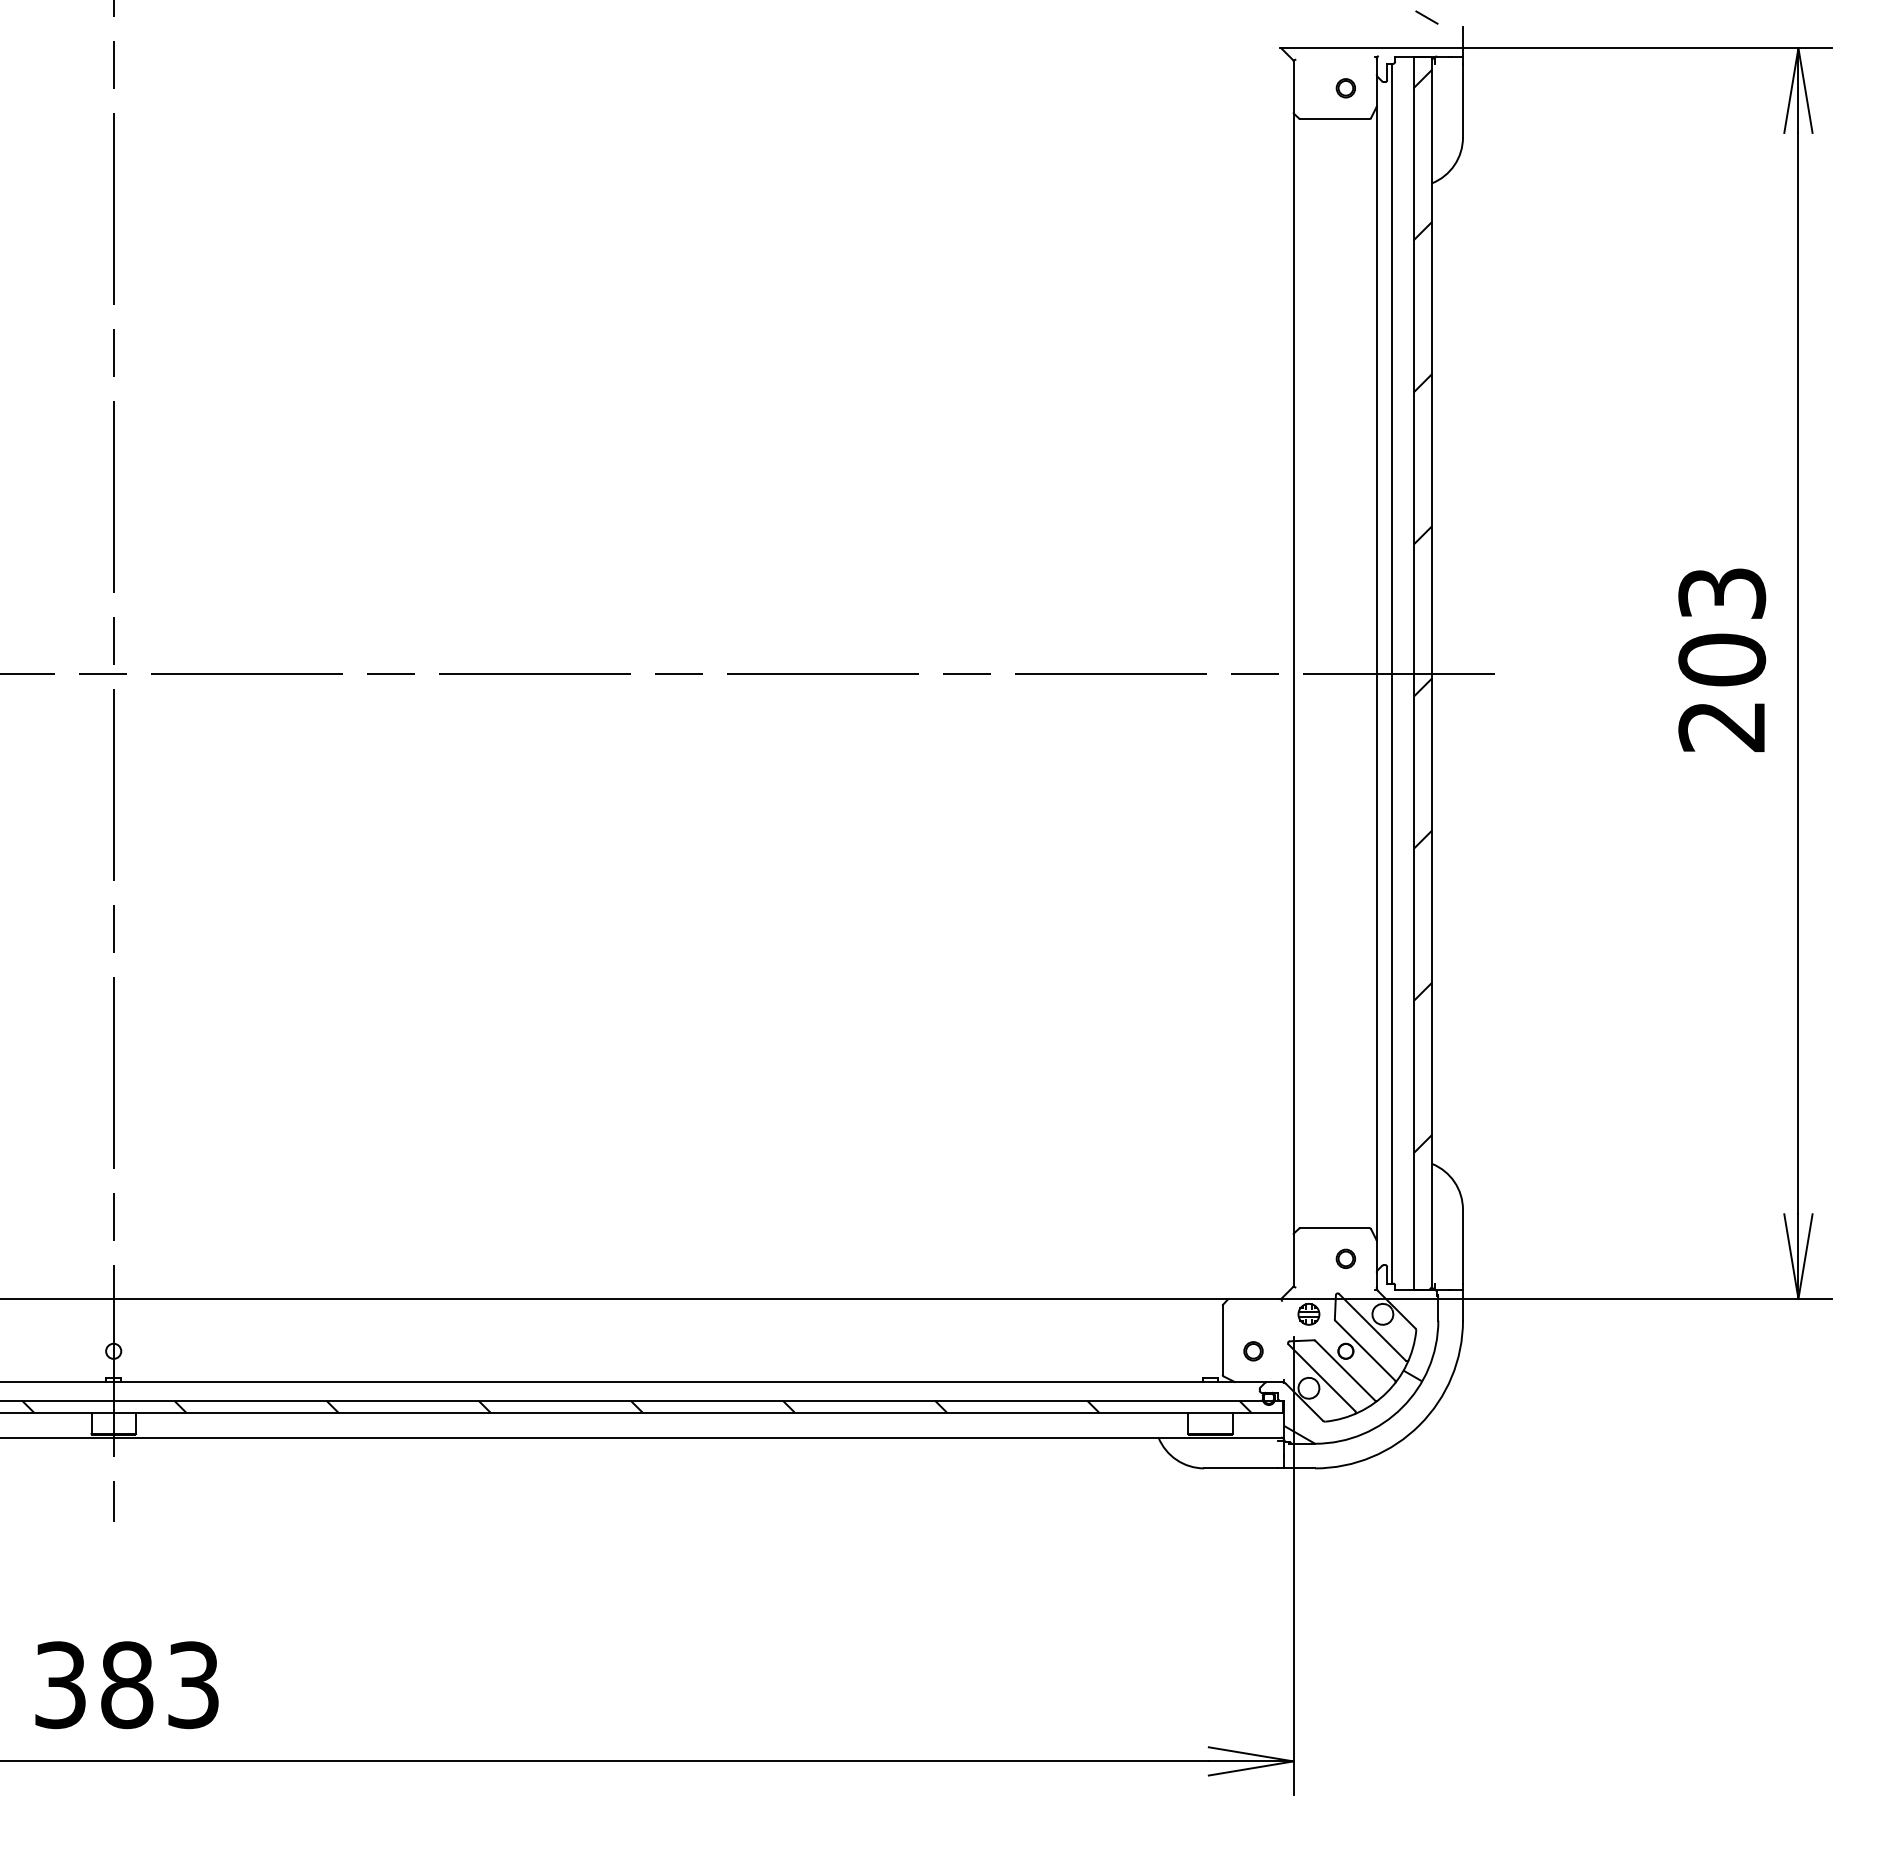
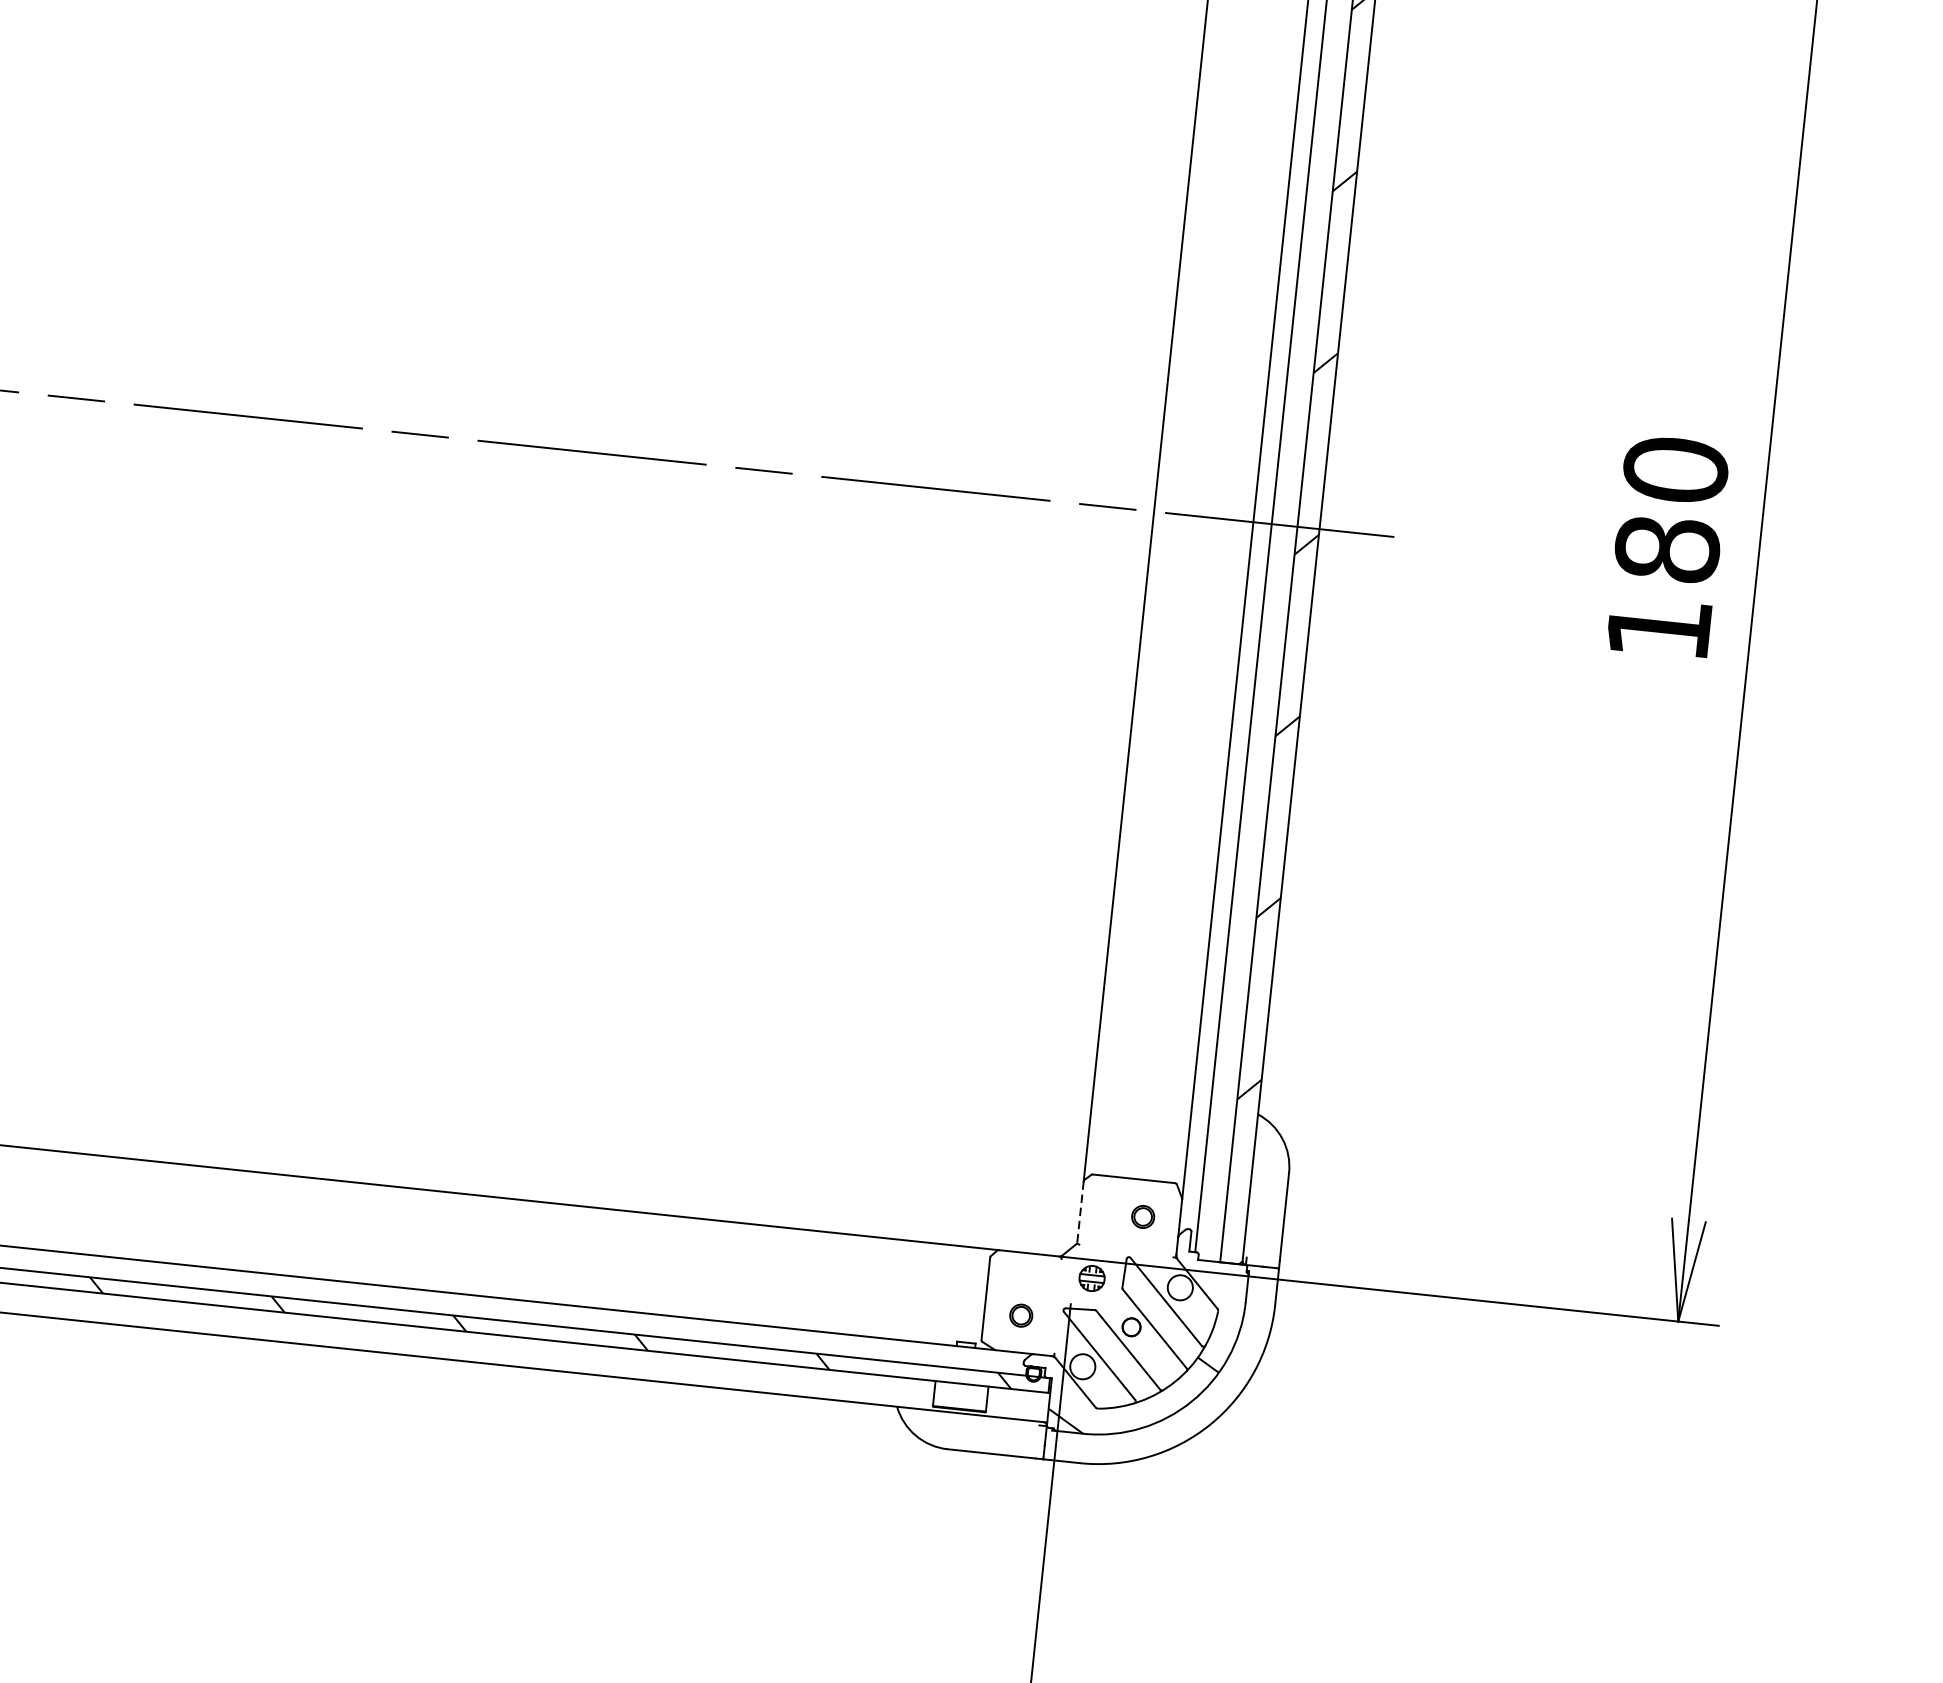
text: (1722, 659) -> (1667, 548), 203 -> 180
line: (1293, 1260) -> (1080, 1212), solid -> dashed

